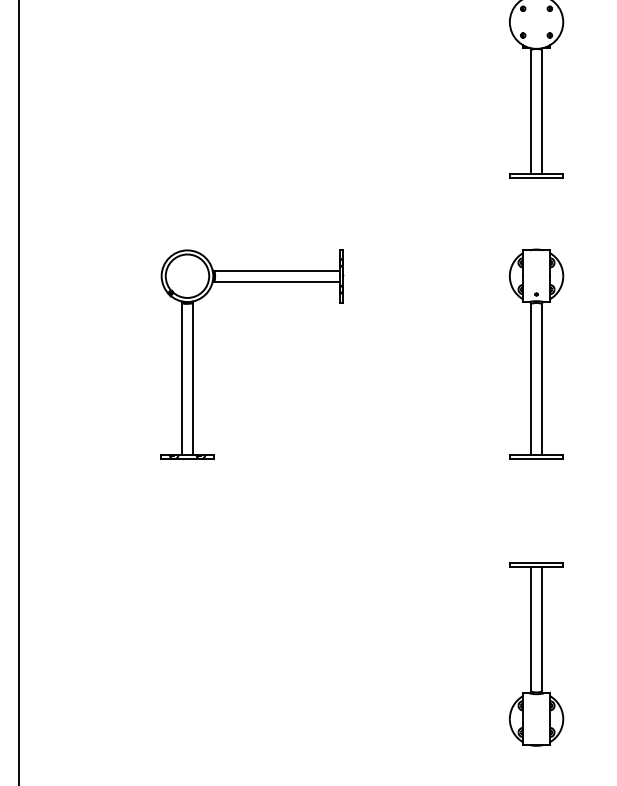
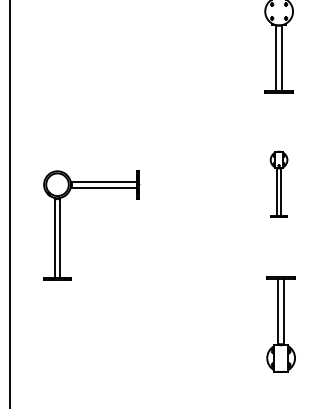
part: (193, 354) -> (60, 225), moved
part: (535, 354) -> (278, 184), size x0.6
part: (535, 654) -> (280, 324), moved

